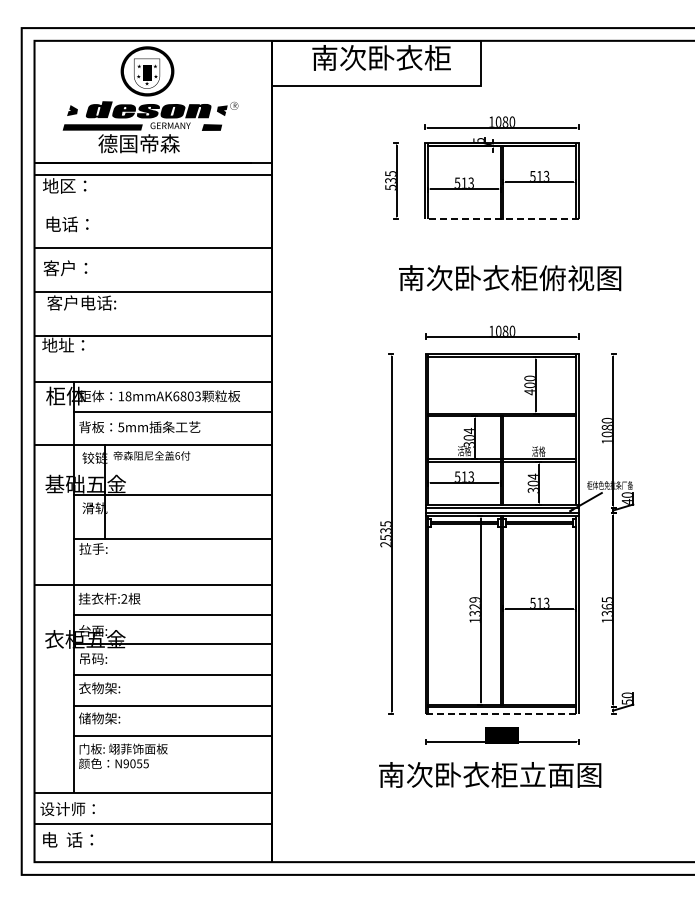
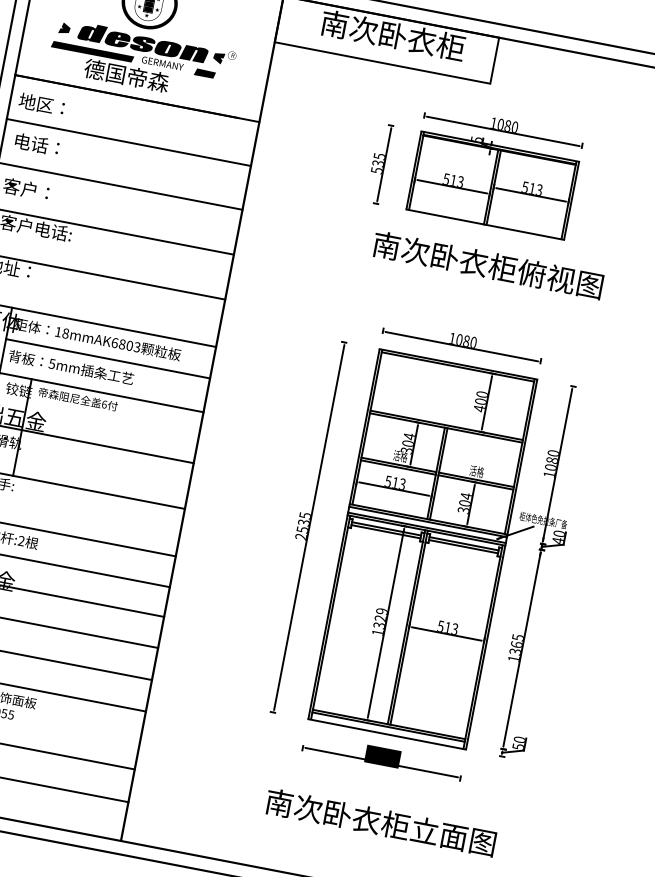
line: (152, 174) -> (128, 141), moved
line: (502, 218) -> (485, 224), dashed -> solid
text: (510, 278) -> (488, 265), moved
line: (502, 714) -> (387, 734), dashed -> solid
text: (490, 774) -> (381, 822), moved

